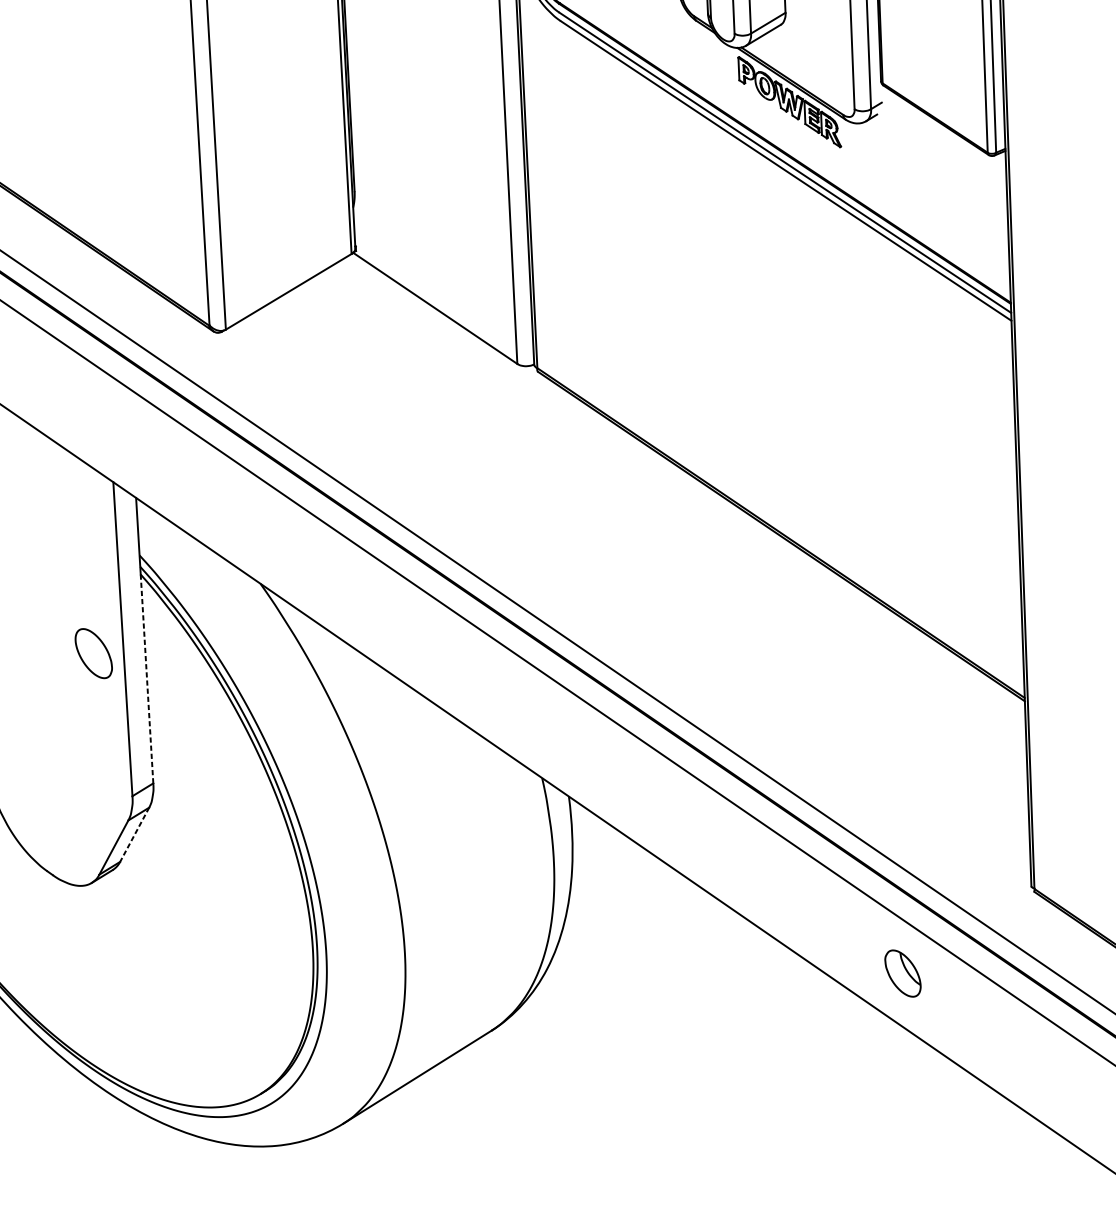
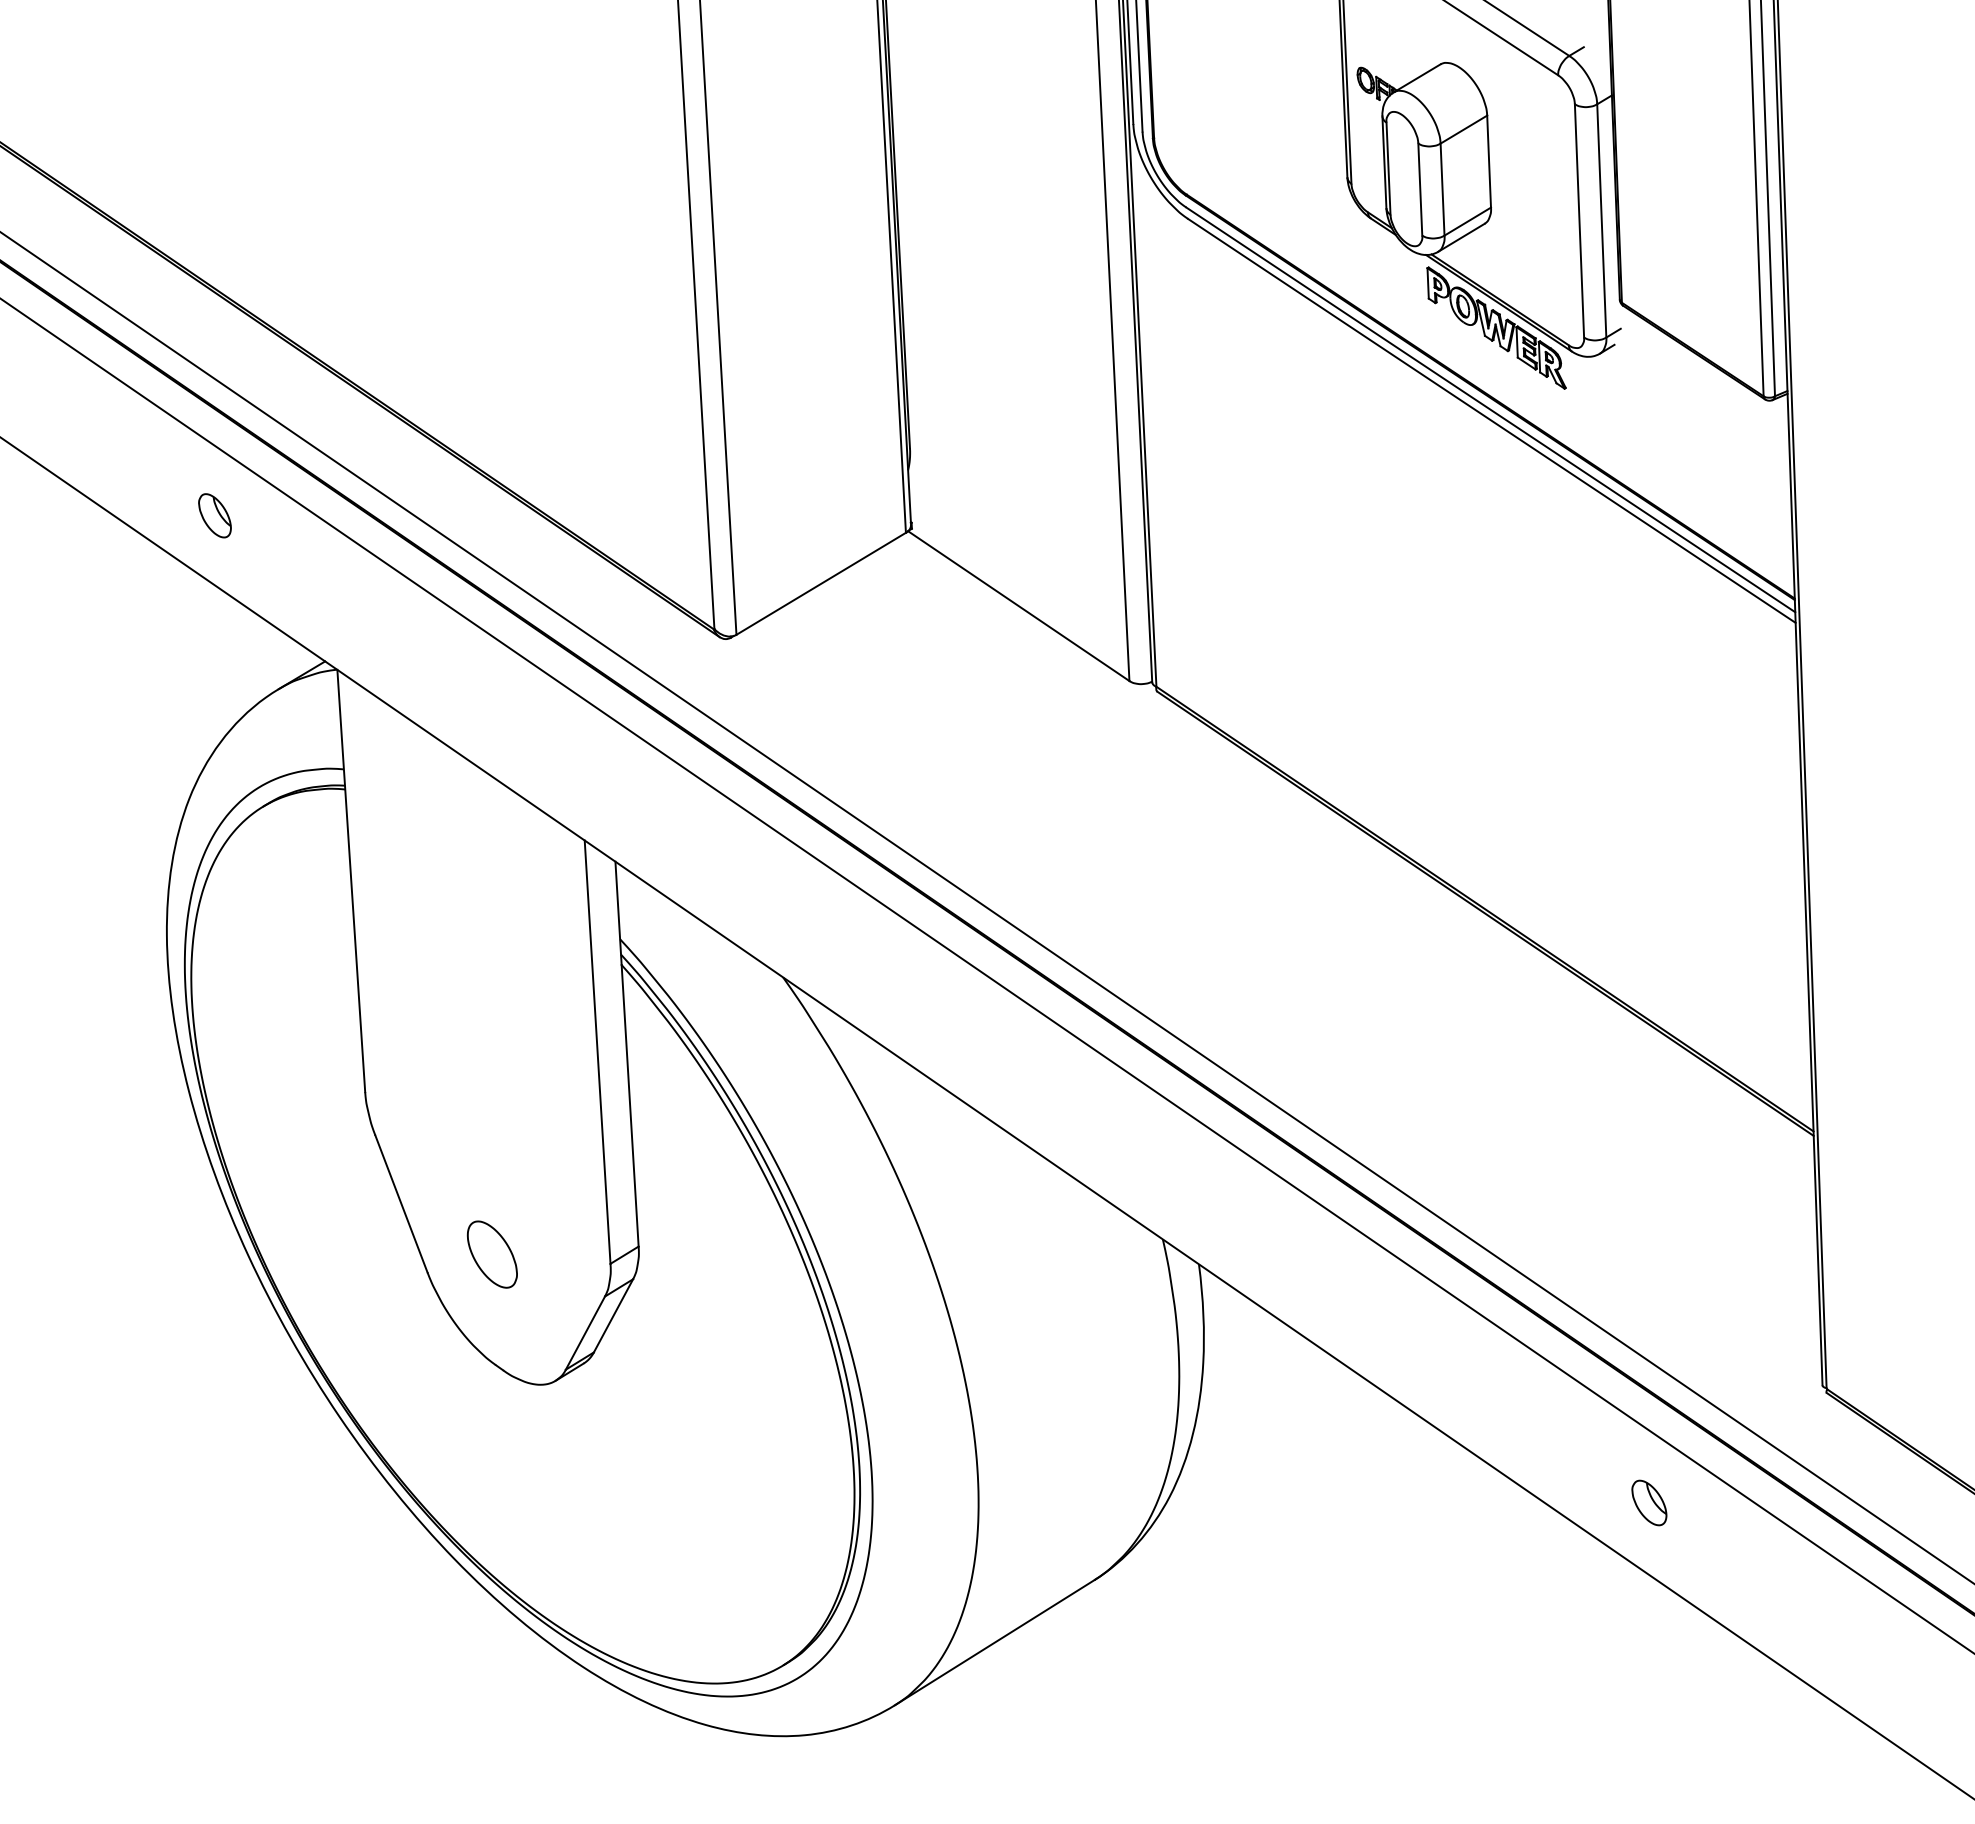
part: (93, 653) -> (491, 1254), moved
line: (147, 679) -> (630, 1106), dashed -> solid
line: (134, 835) -> (613, 1316), dashed -> solid
part: (903, 973) -> (1649, 1502), size x0.71

